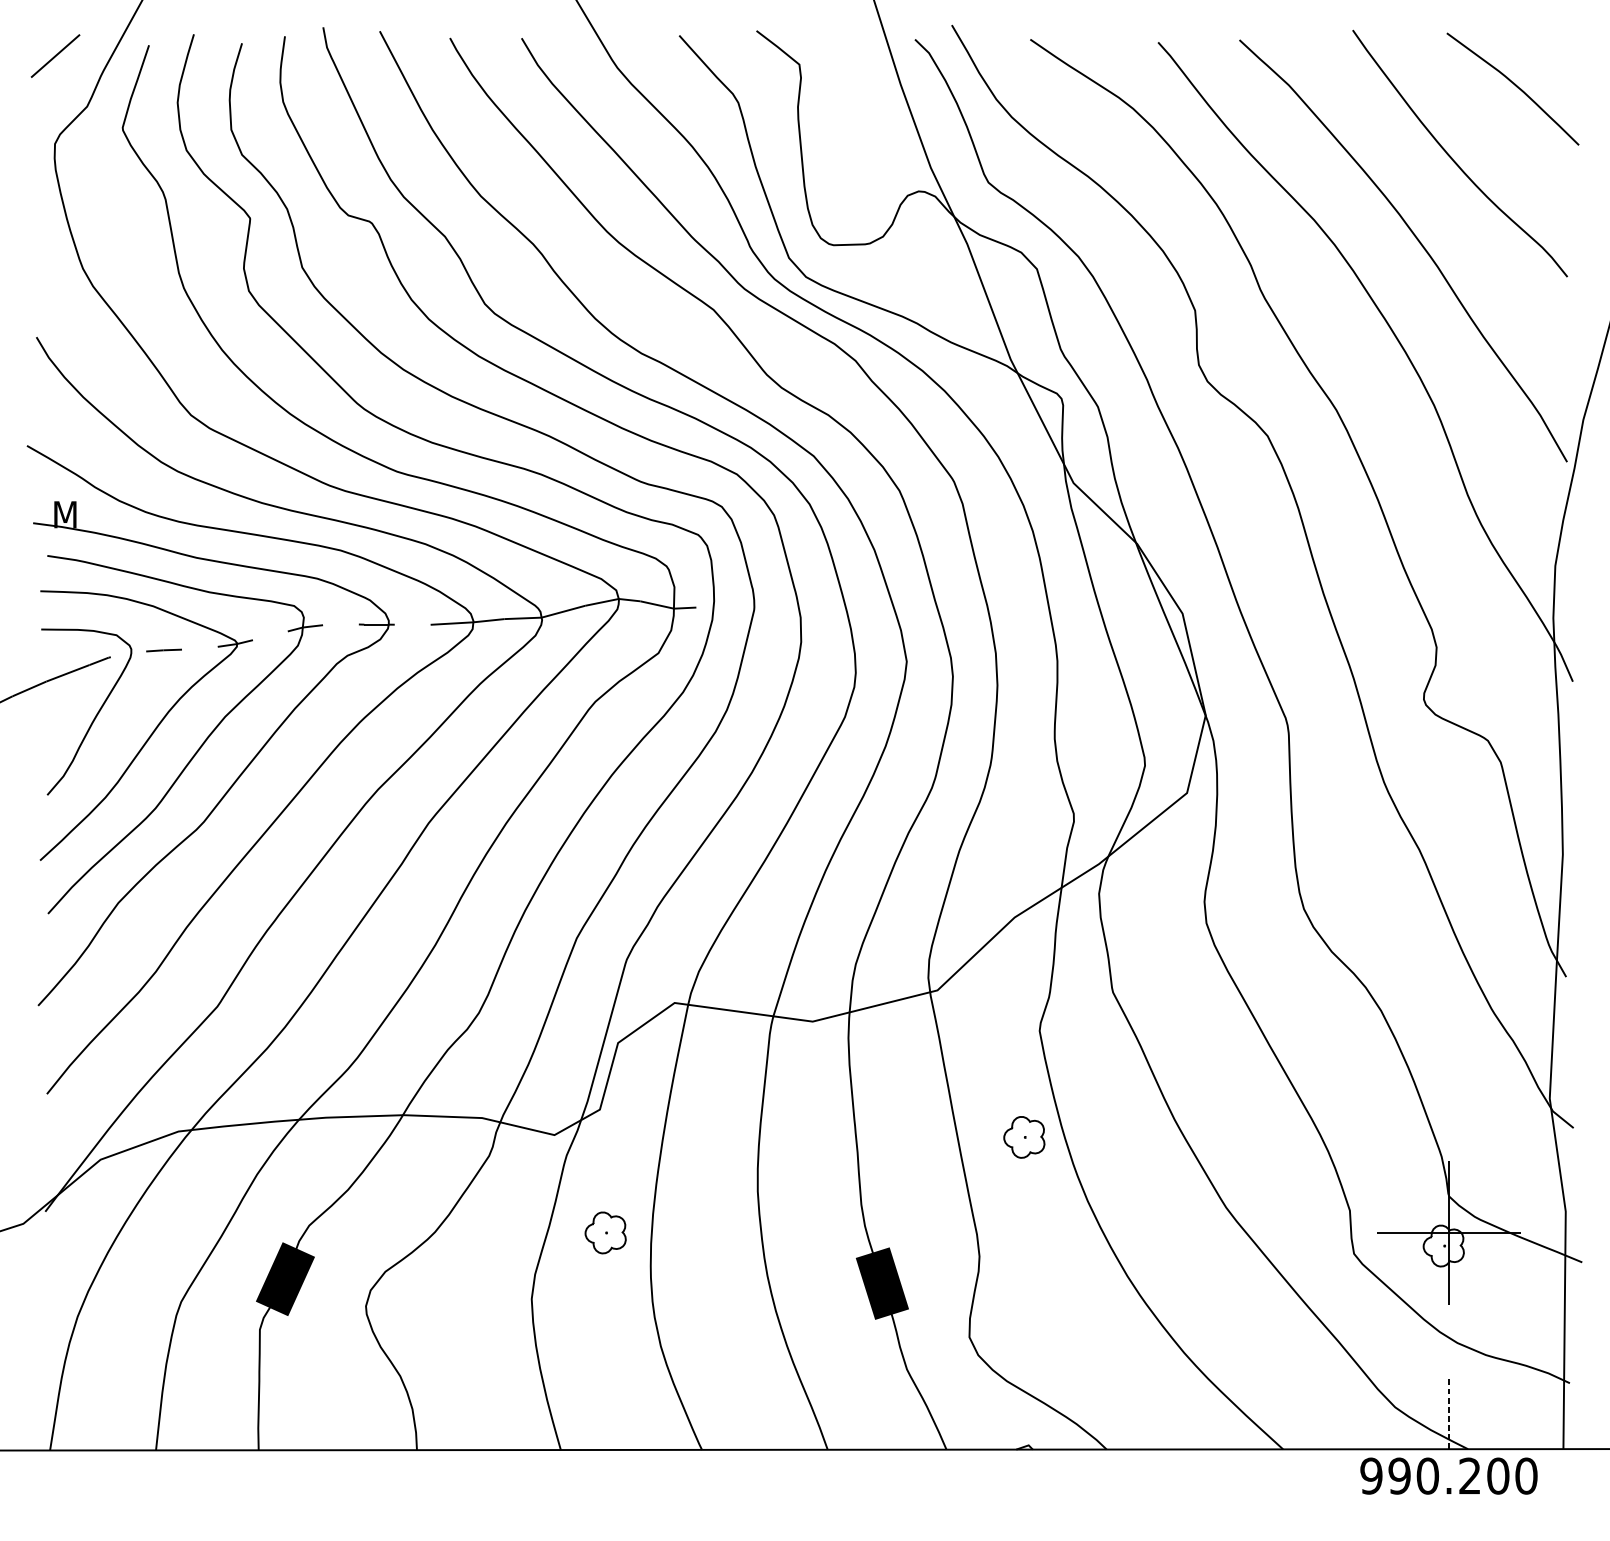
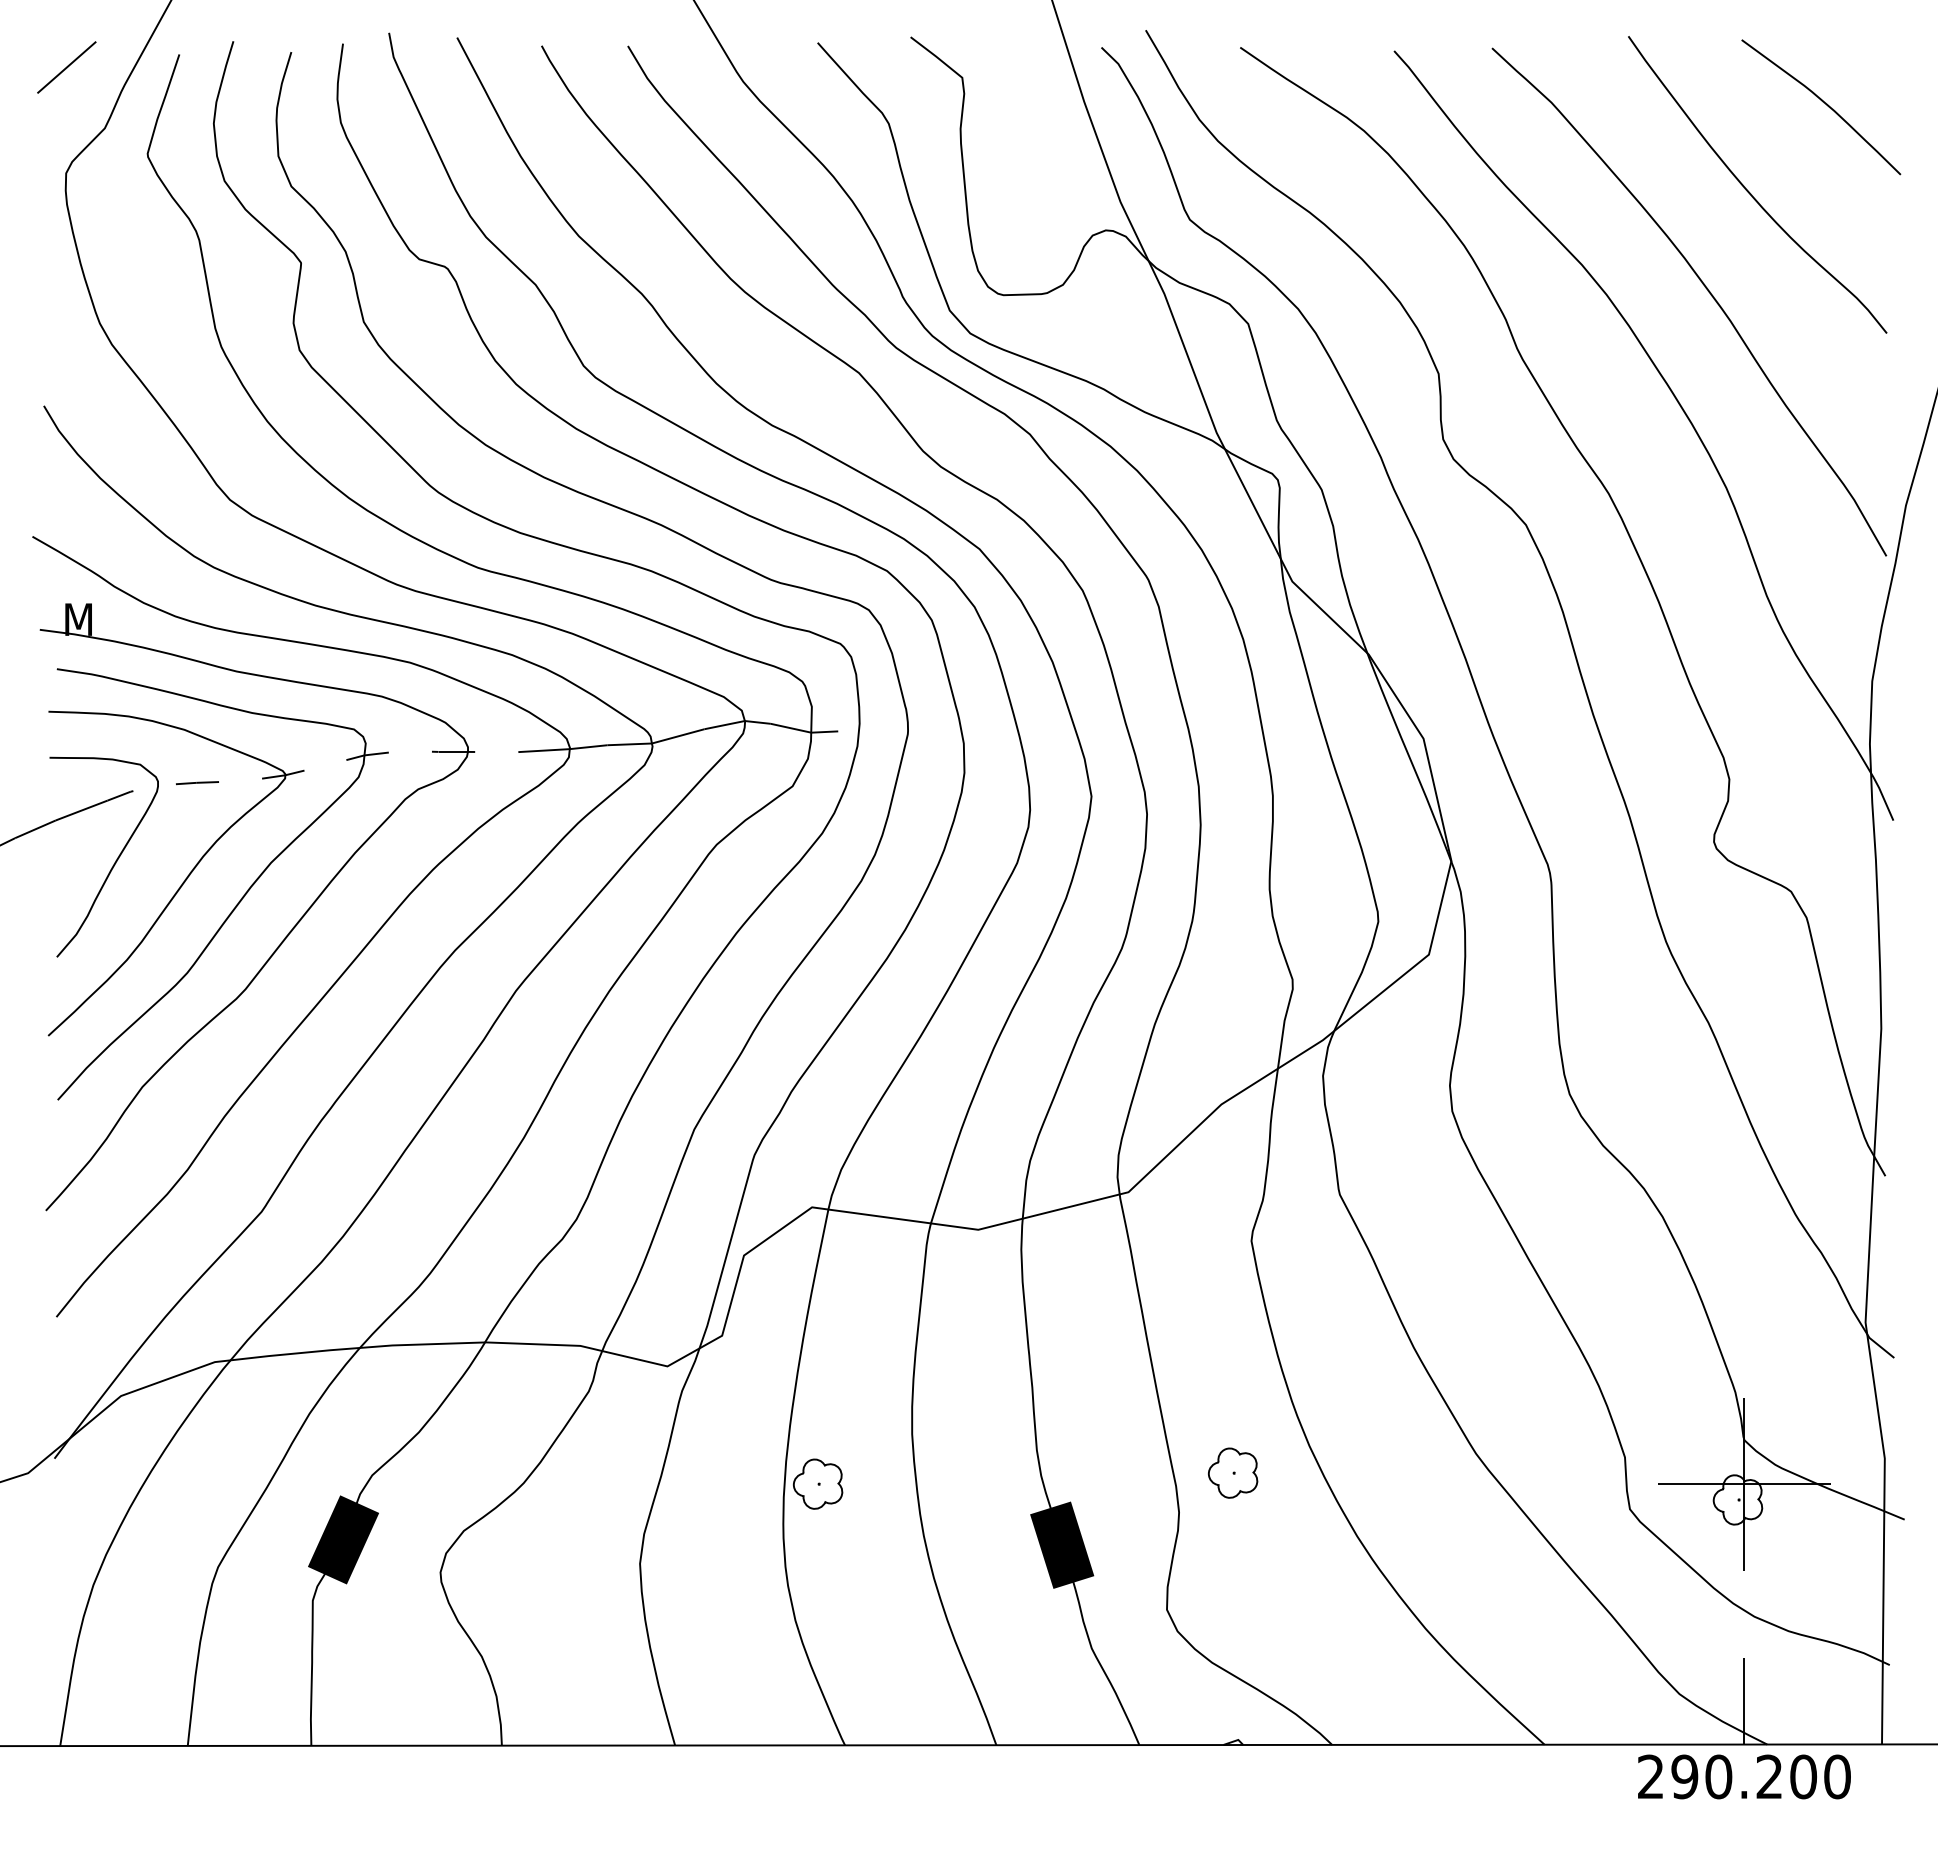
part: (1024, 1136) -> (1233, 1472), moved
part: (606, 1232) -> (818, 1483), moved
line: (1449, 1412) -> (1744, 1700), dashed -> solid
text: (1371, 1475) -> (1650, 1776), 990.200 -> 290.200

